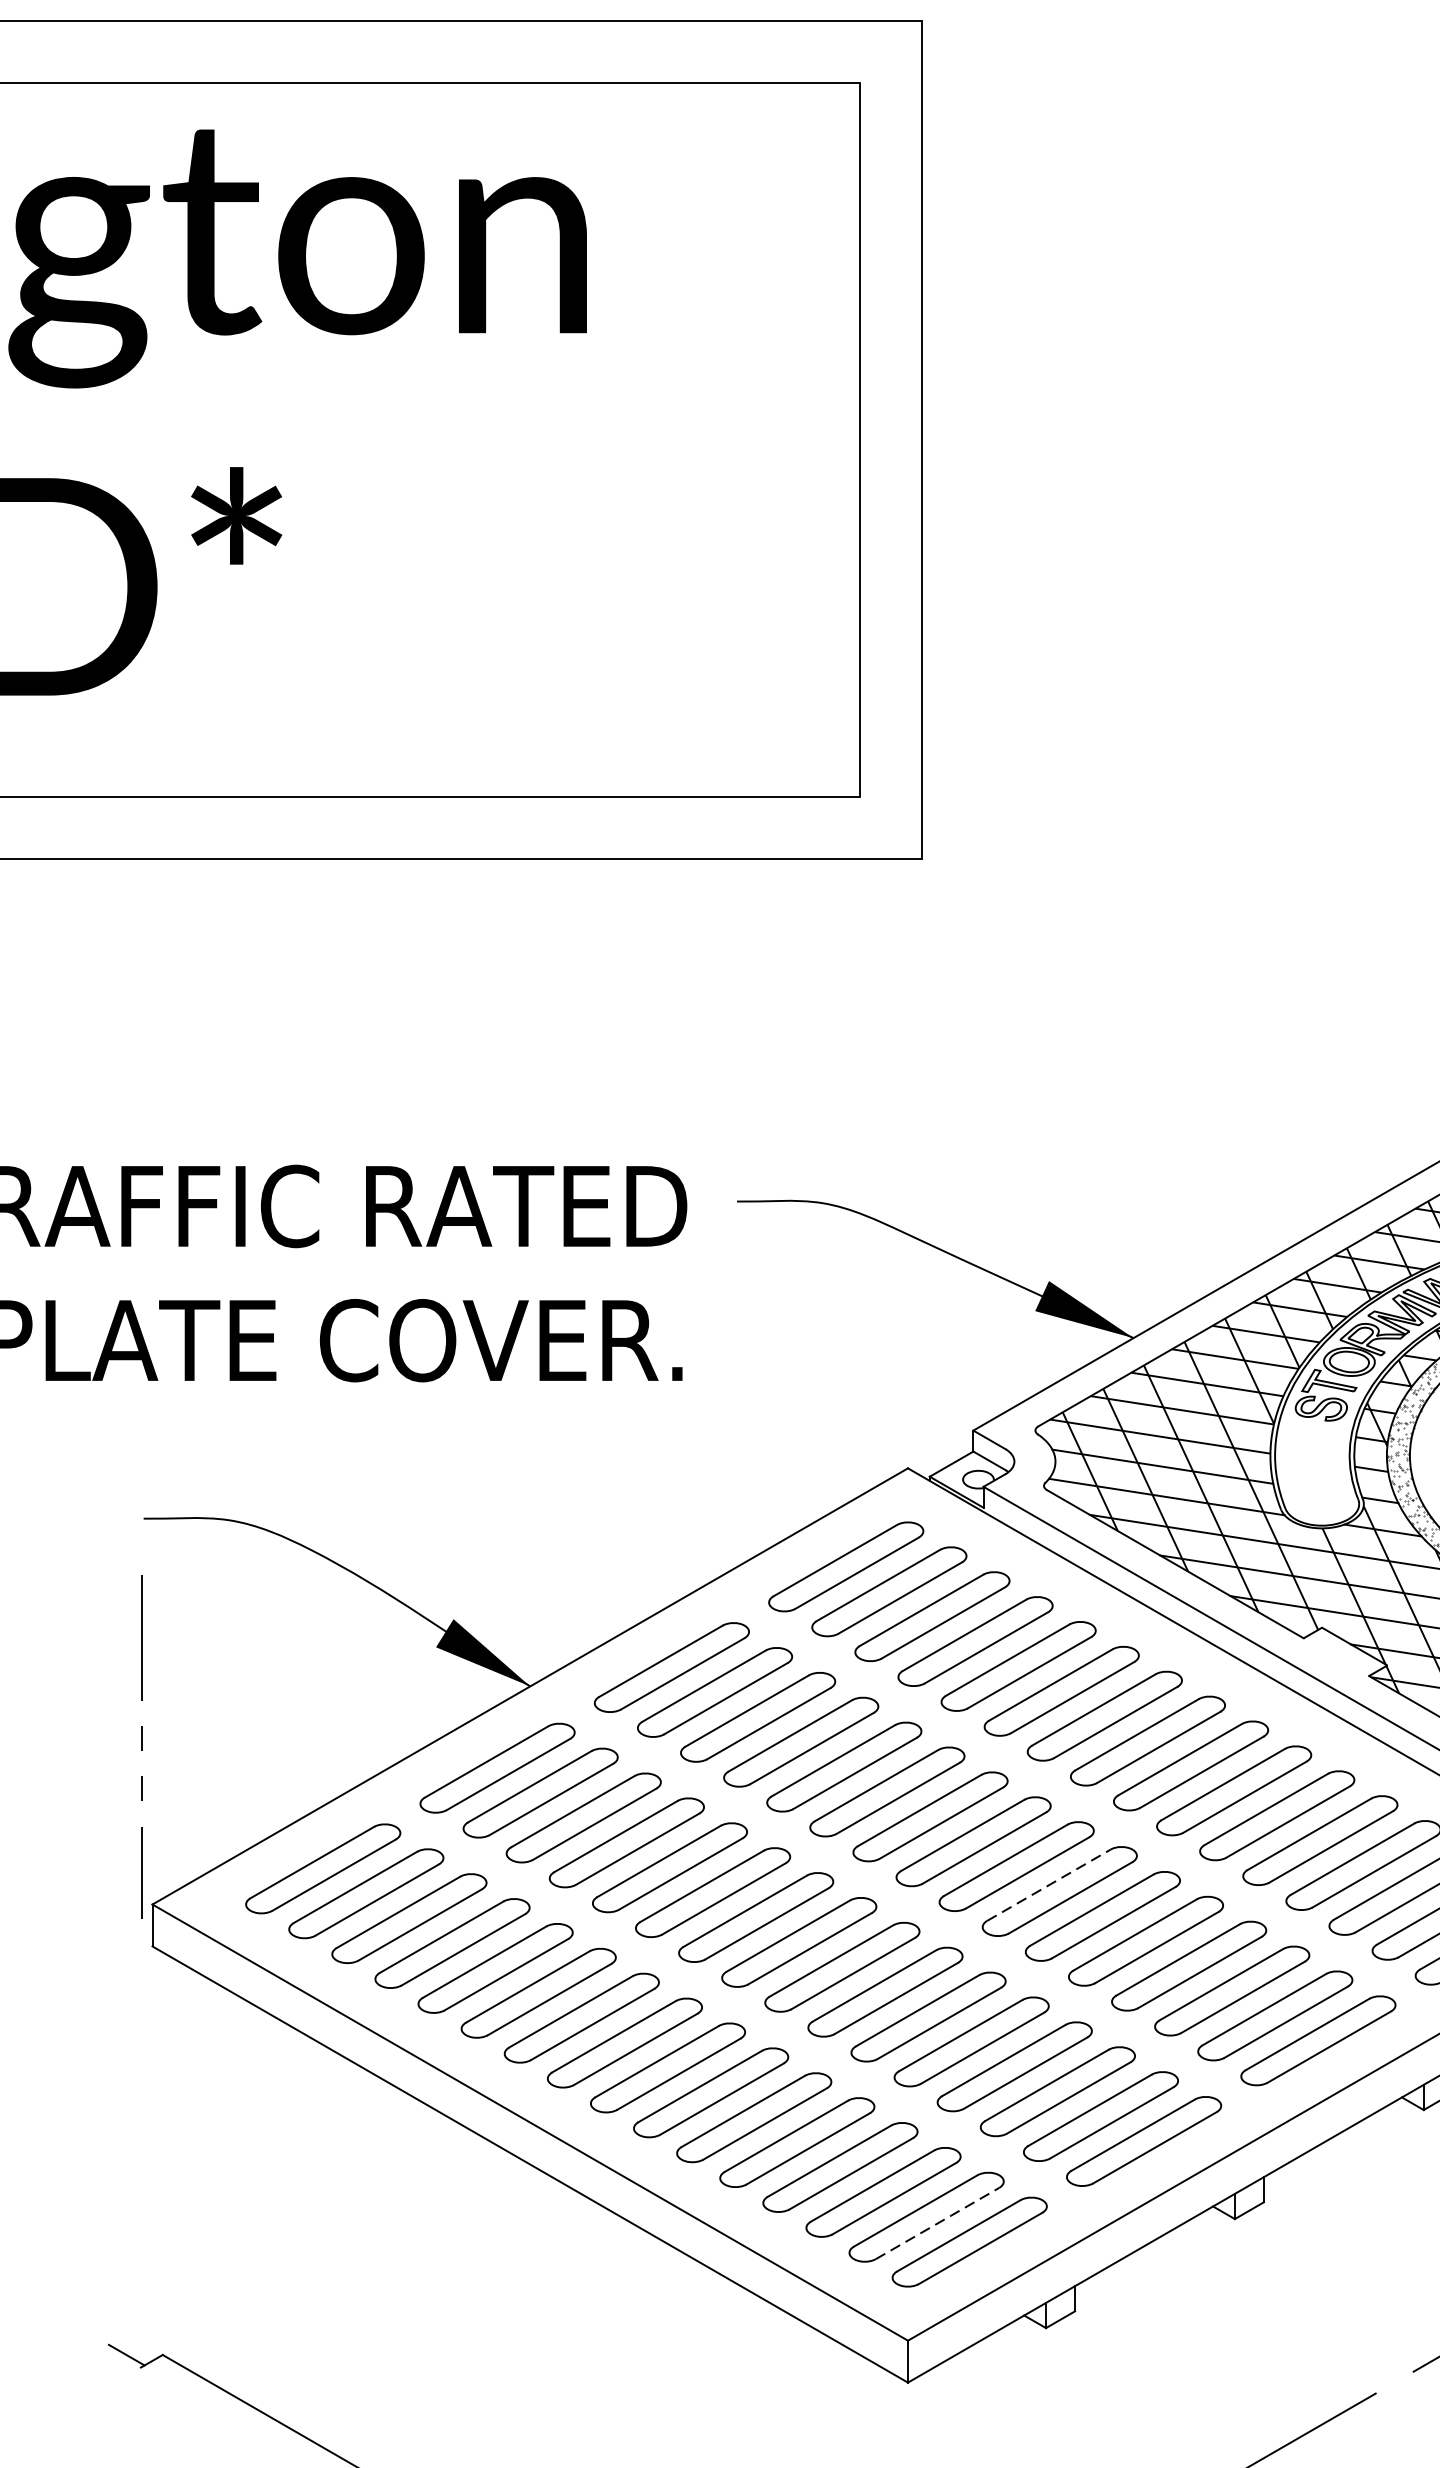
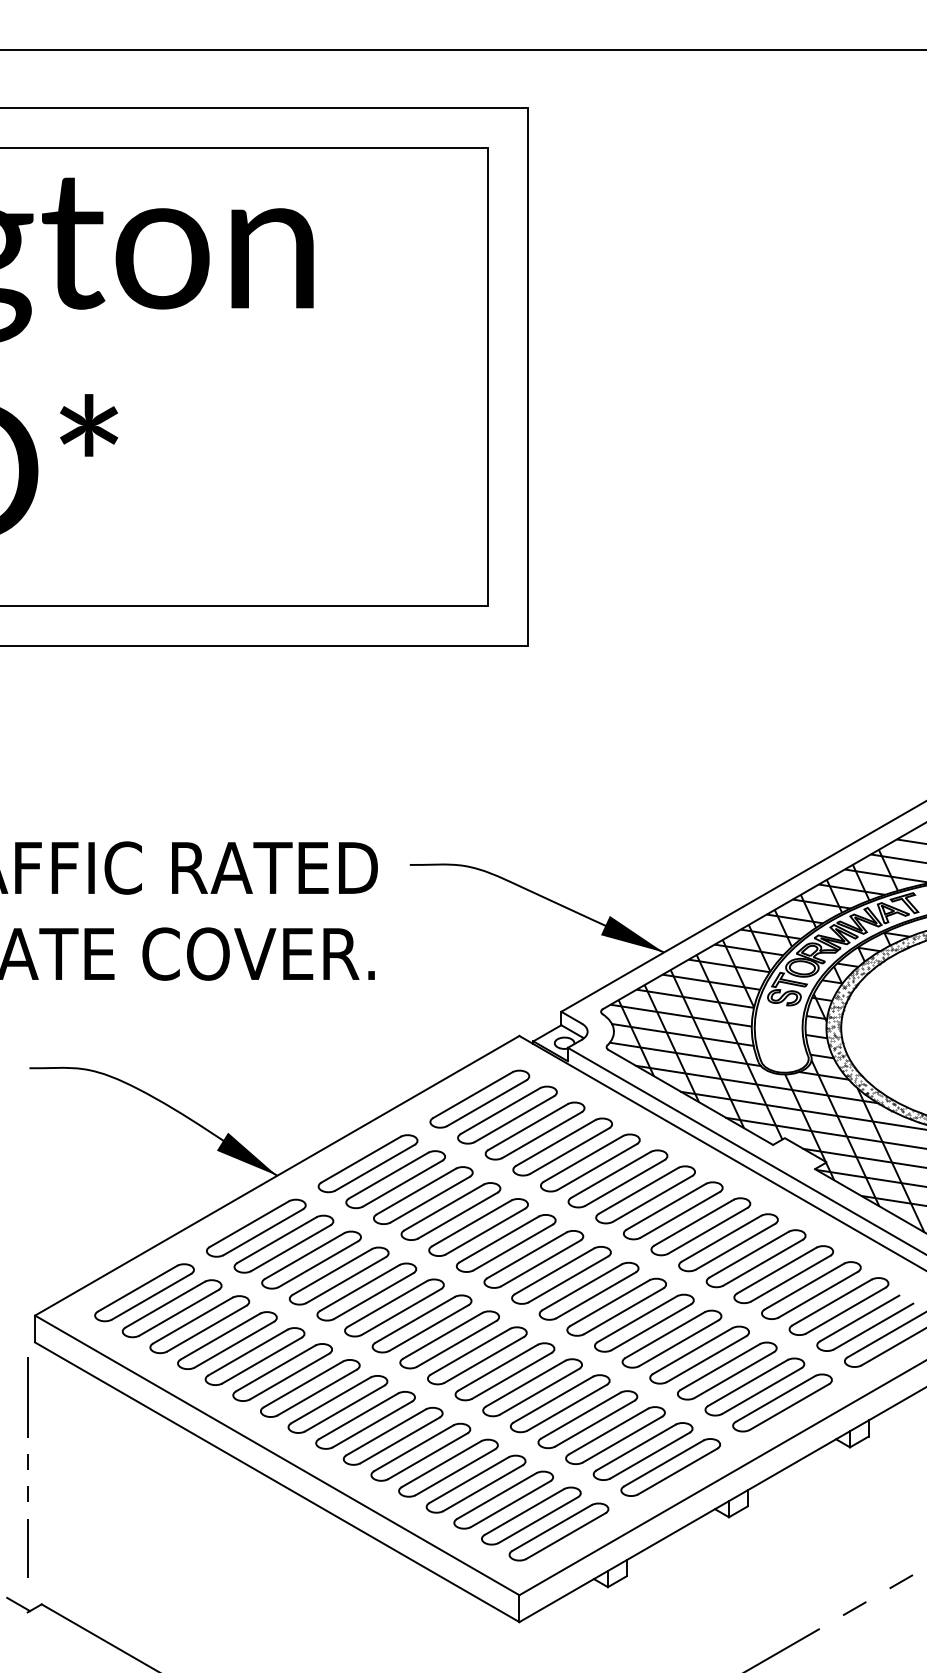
line: (140, 1746) -> (27, 1467), moved
line: (1048, 1885) -> (609, 1303), dashed -> solid
line: (937, 2224) -> (538, 1520), dashed -> solid

